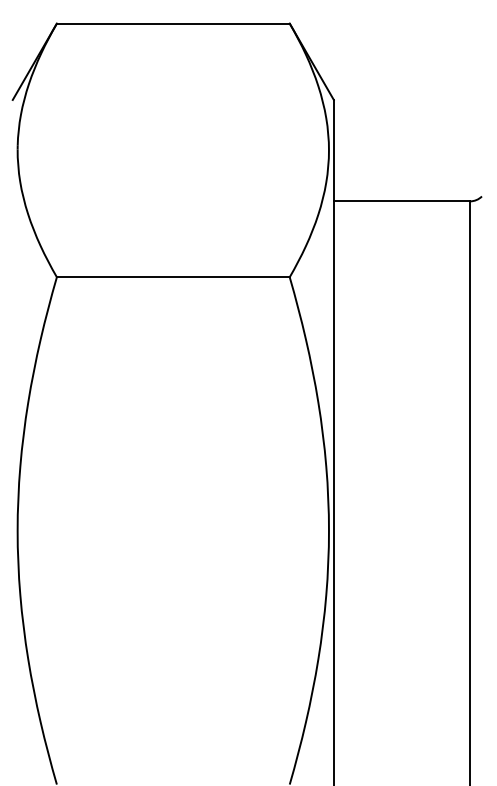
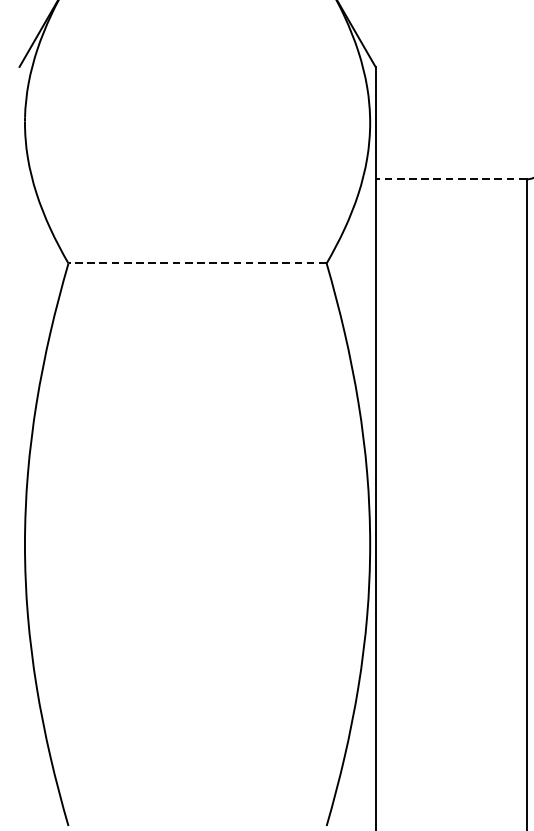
line: (401, 201) -> (450, 179), solid -> dashed
line: (172, 277) -> (196, 263), solid -> dashed

